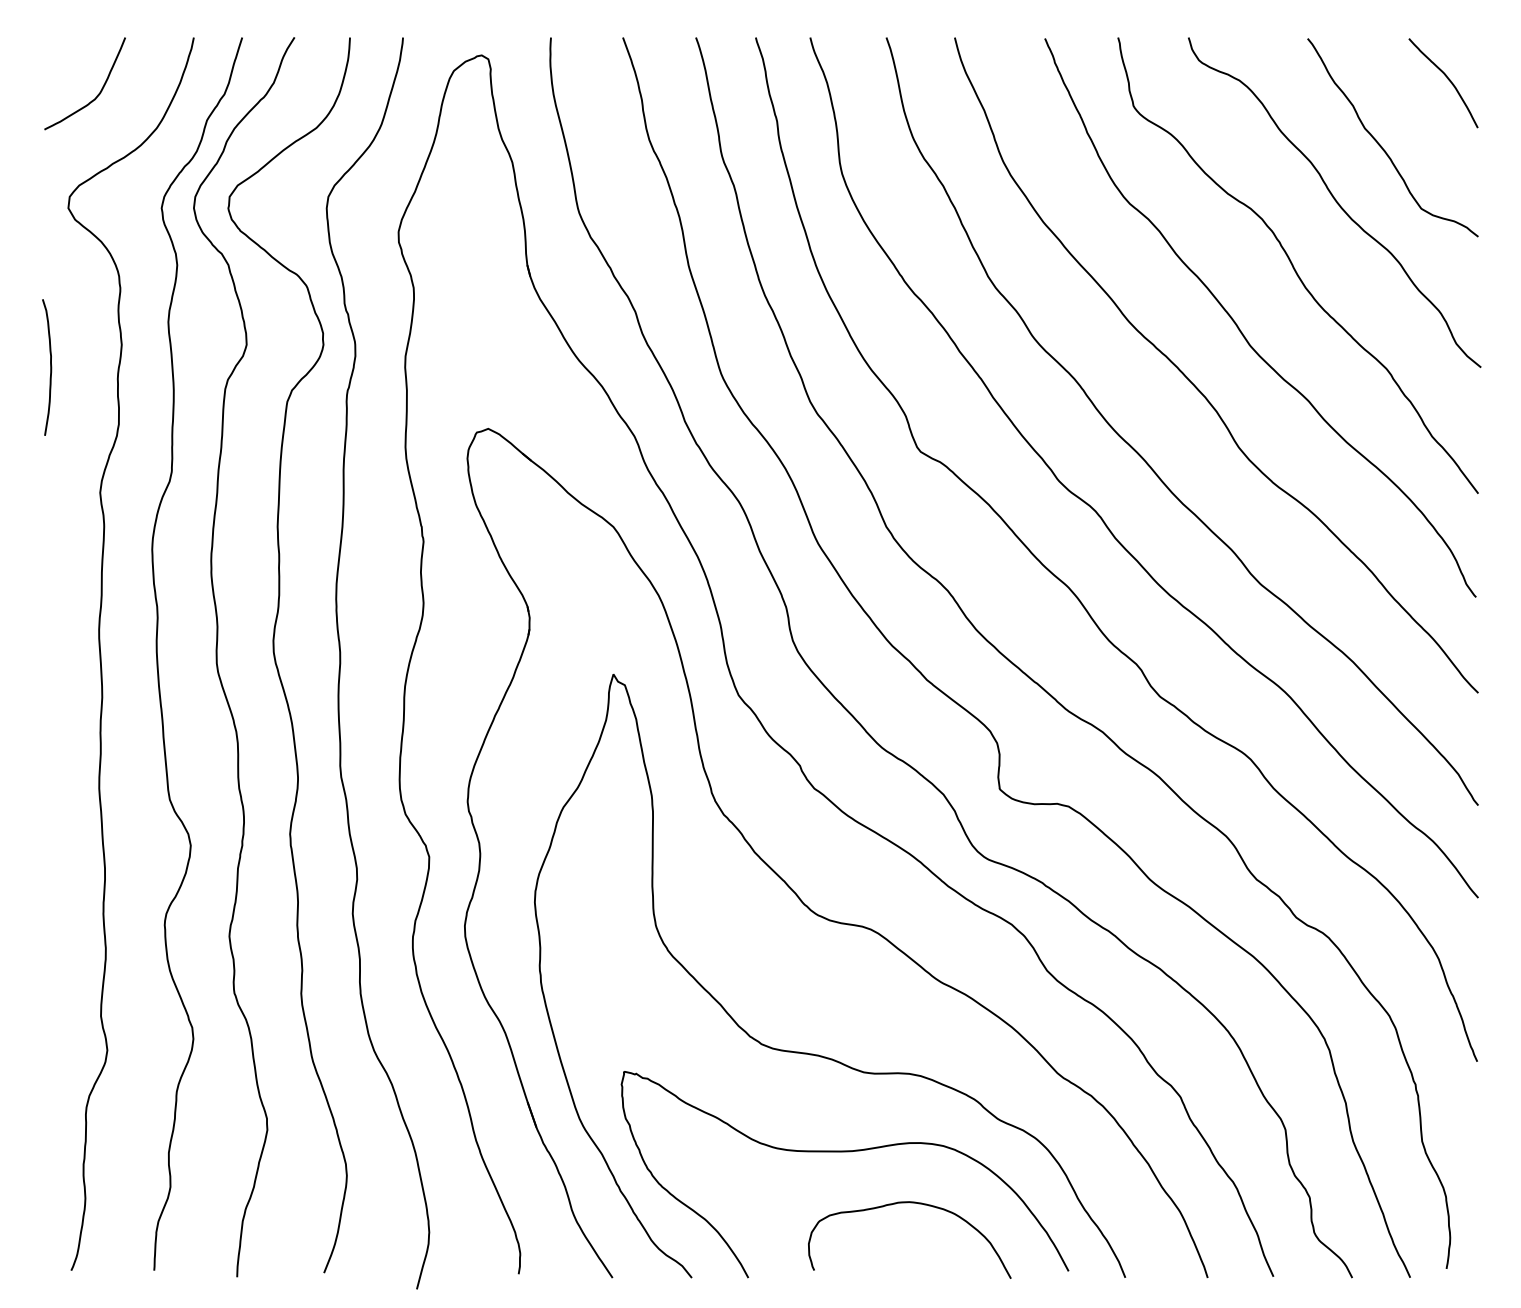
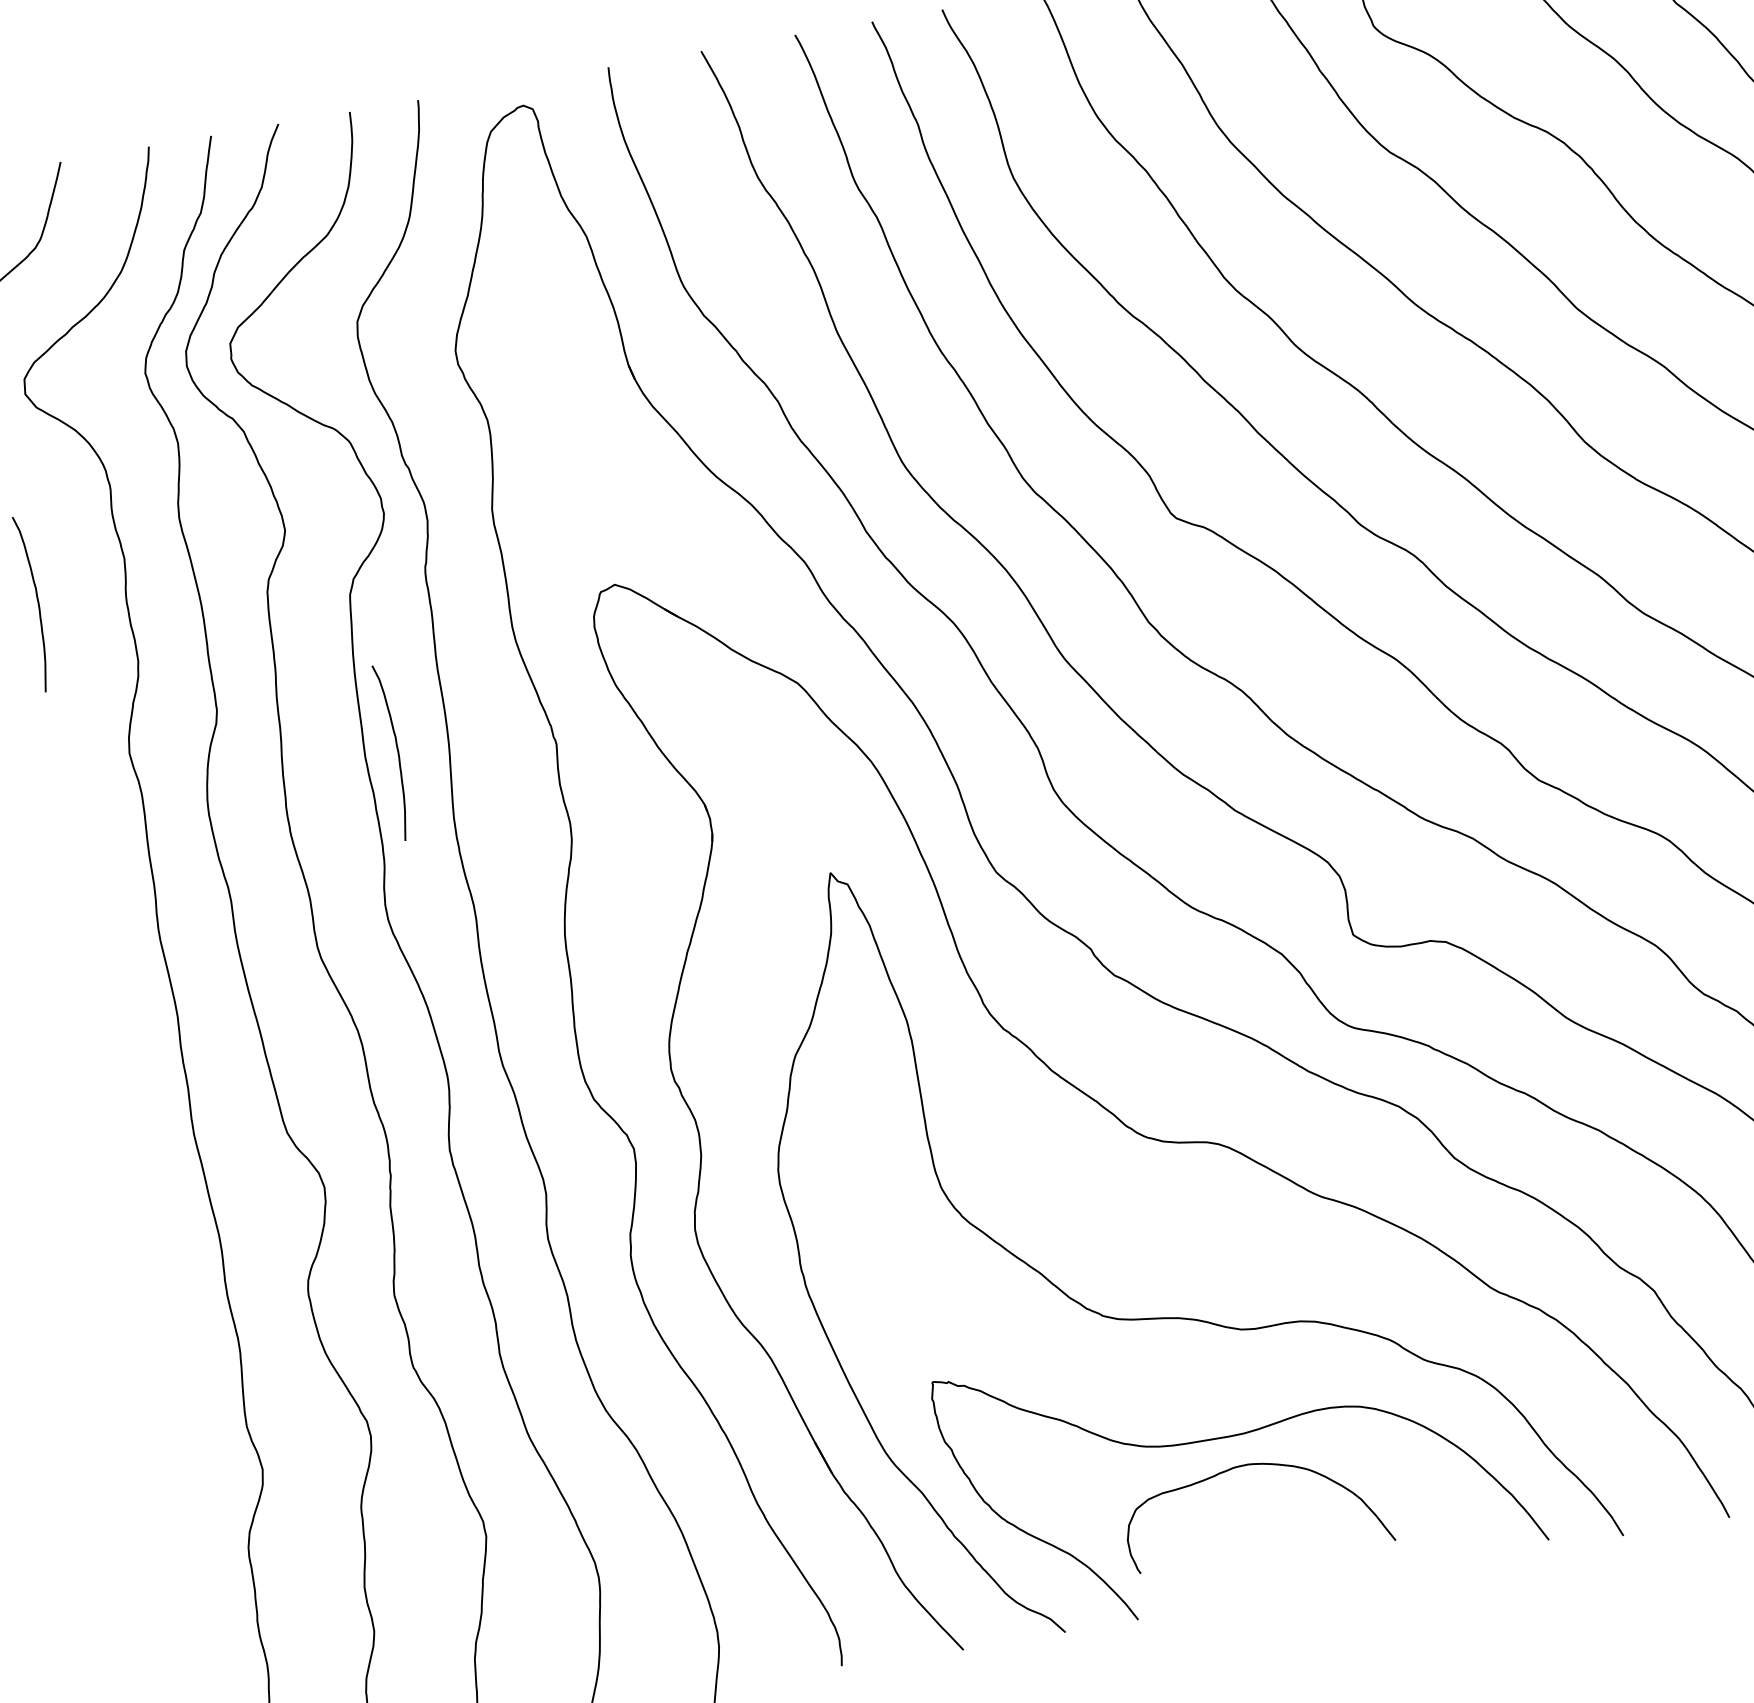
curve: (302, 526) -> (397, 751), added
curve: (910, 1203) -> (1249, 1466), moved

